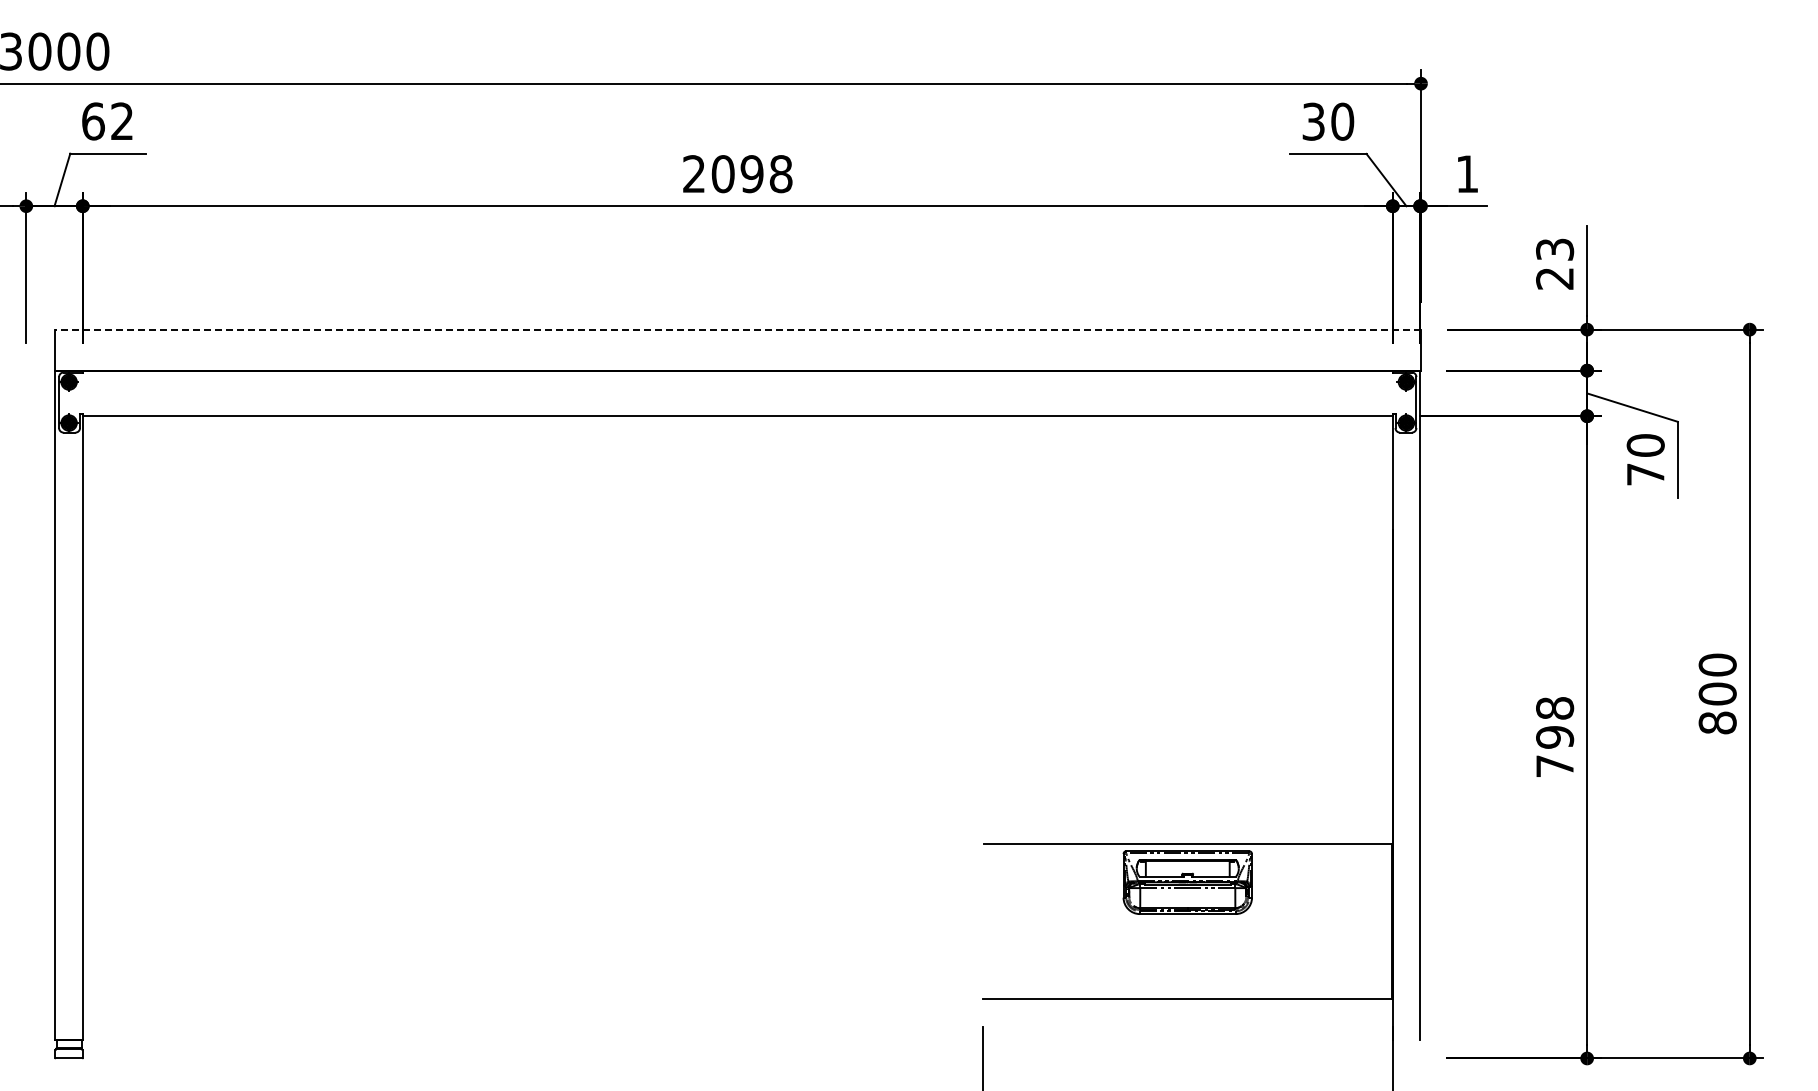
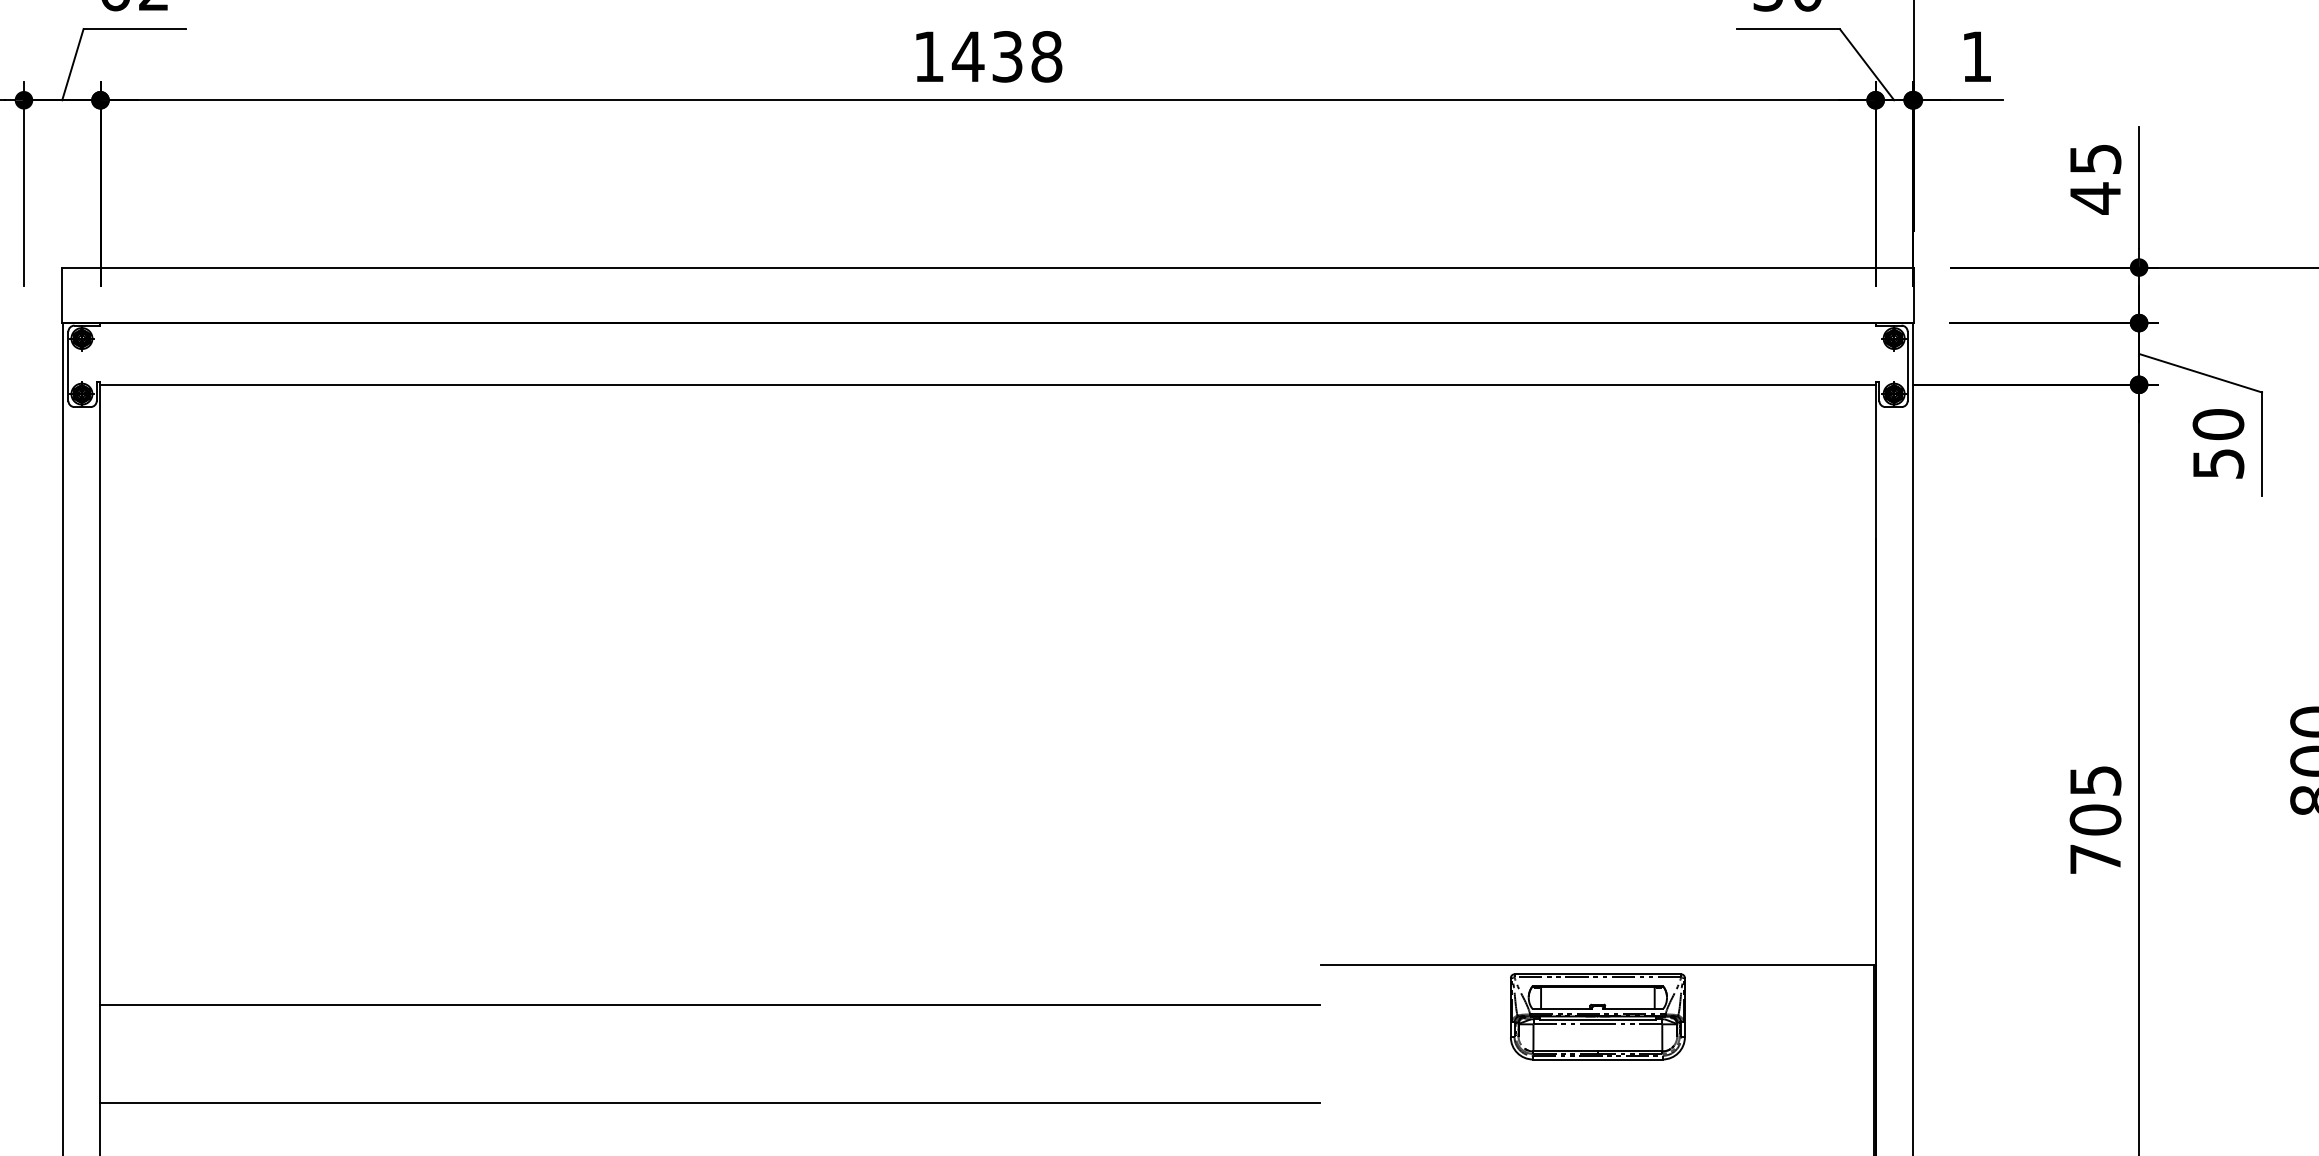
text: (723, 174) -> (968, 57), 2098 -> 1438
text: (1554, 264) -> (2094, 179), 23 -> 45
line: (737, 329) -> (987, 267), dashed -> solid
text: (1645, 474) -> (2218, 463), 70 -> 50
text: (1555, 722) -> (2096, 799), 798 -> 705
line: (532, 873) -> (709, 1004), added
line: (532, 946) -> (709, 1103), added

